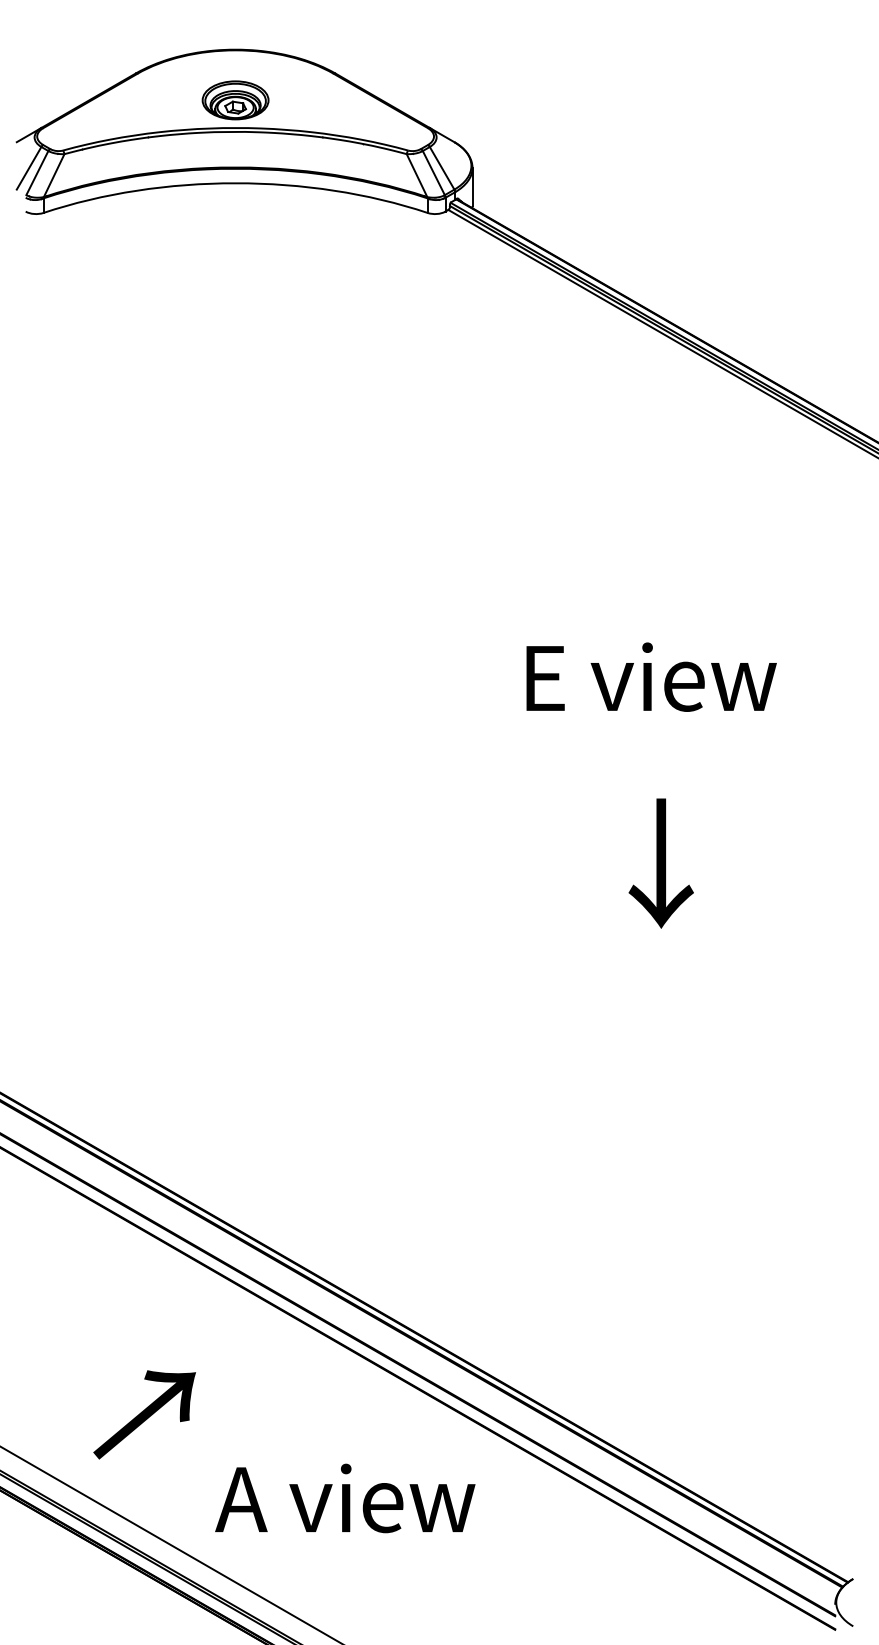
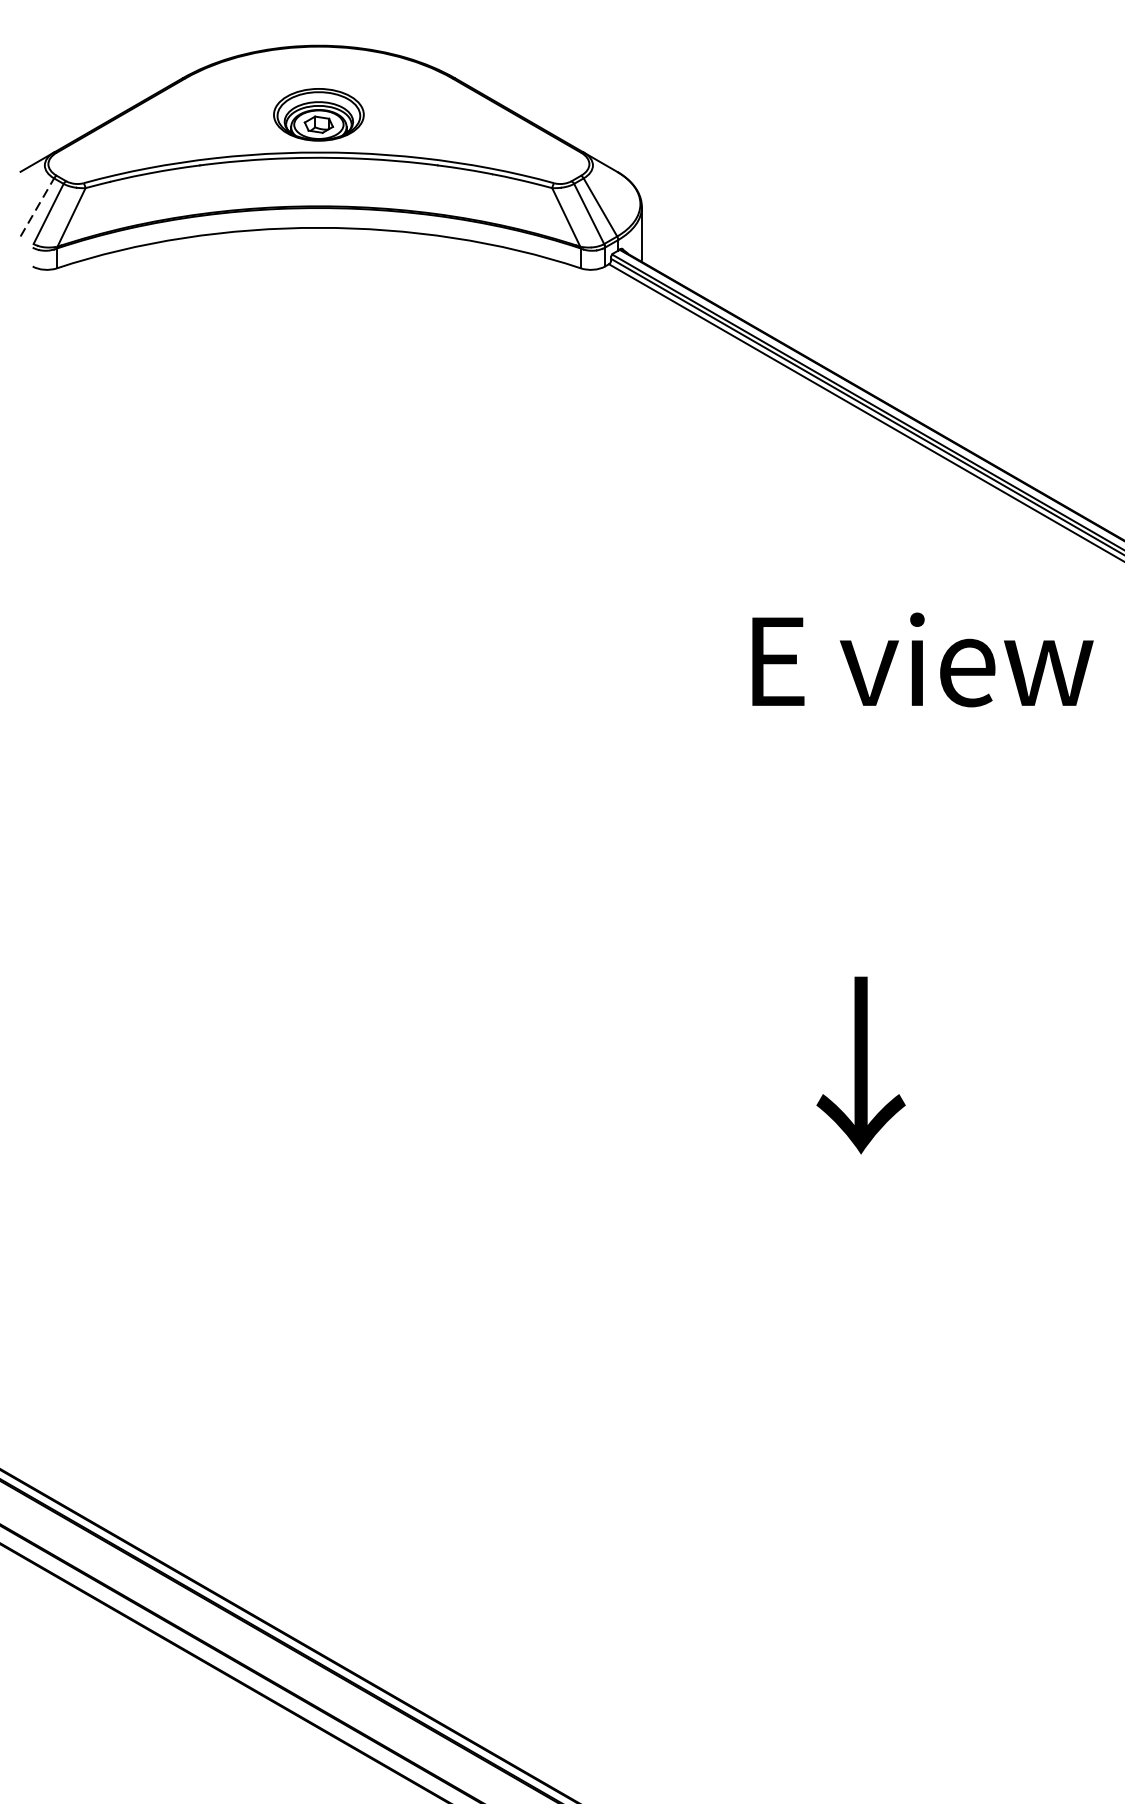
line: (29, 168) -> (37, 207), solid -> dashed
text: (651, 676) -> (922, 659), moved
text: (660, 863) -> (860, 1065), moved

